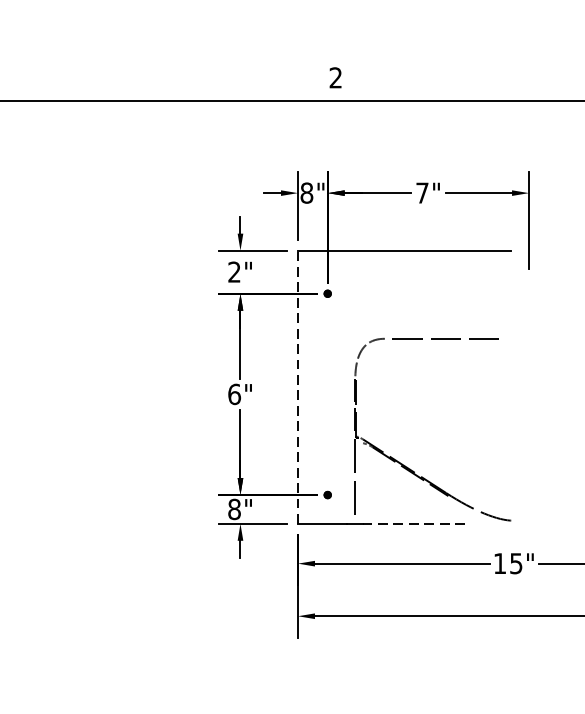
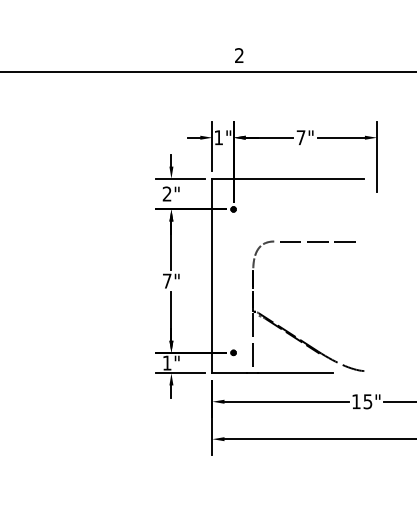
text: (306, 192) -> (218, 137), 8" -> 1"
line: (298, 386) -> (212, 275), dashed -> solid
text: (233, 393) -> (166, 280), 6" -> 7"
text: (233, 508) -> (166, 362), 8" -> 1"
line: (414, 524) -> (295, 373), dashed -> solid

